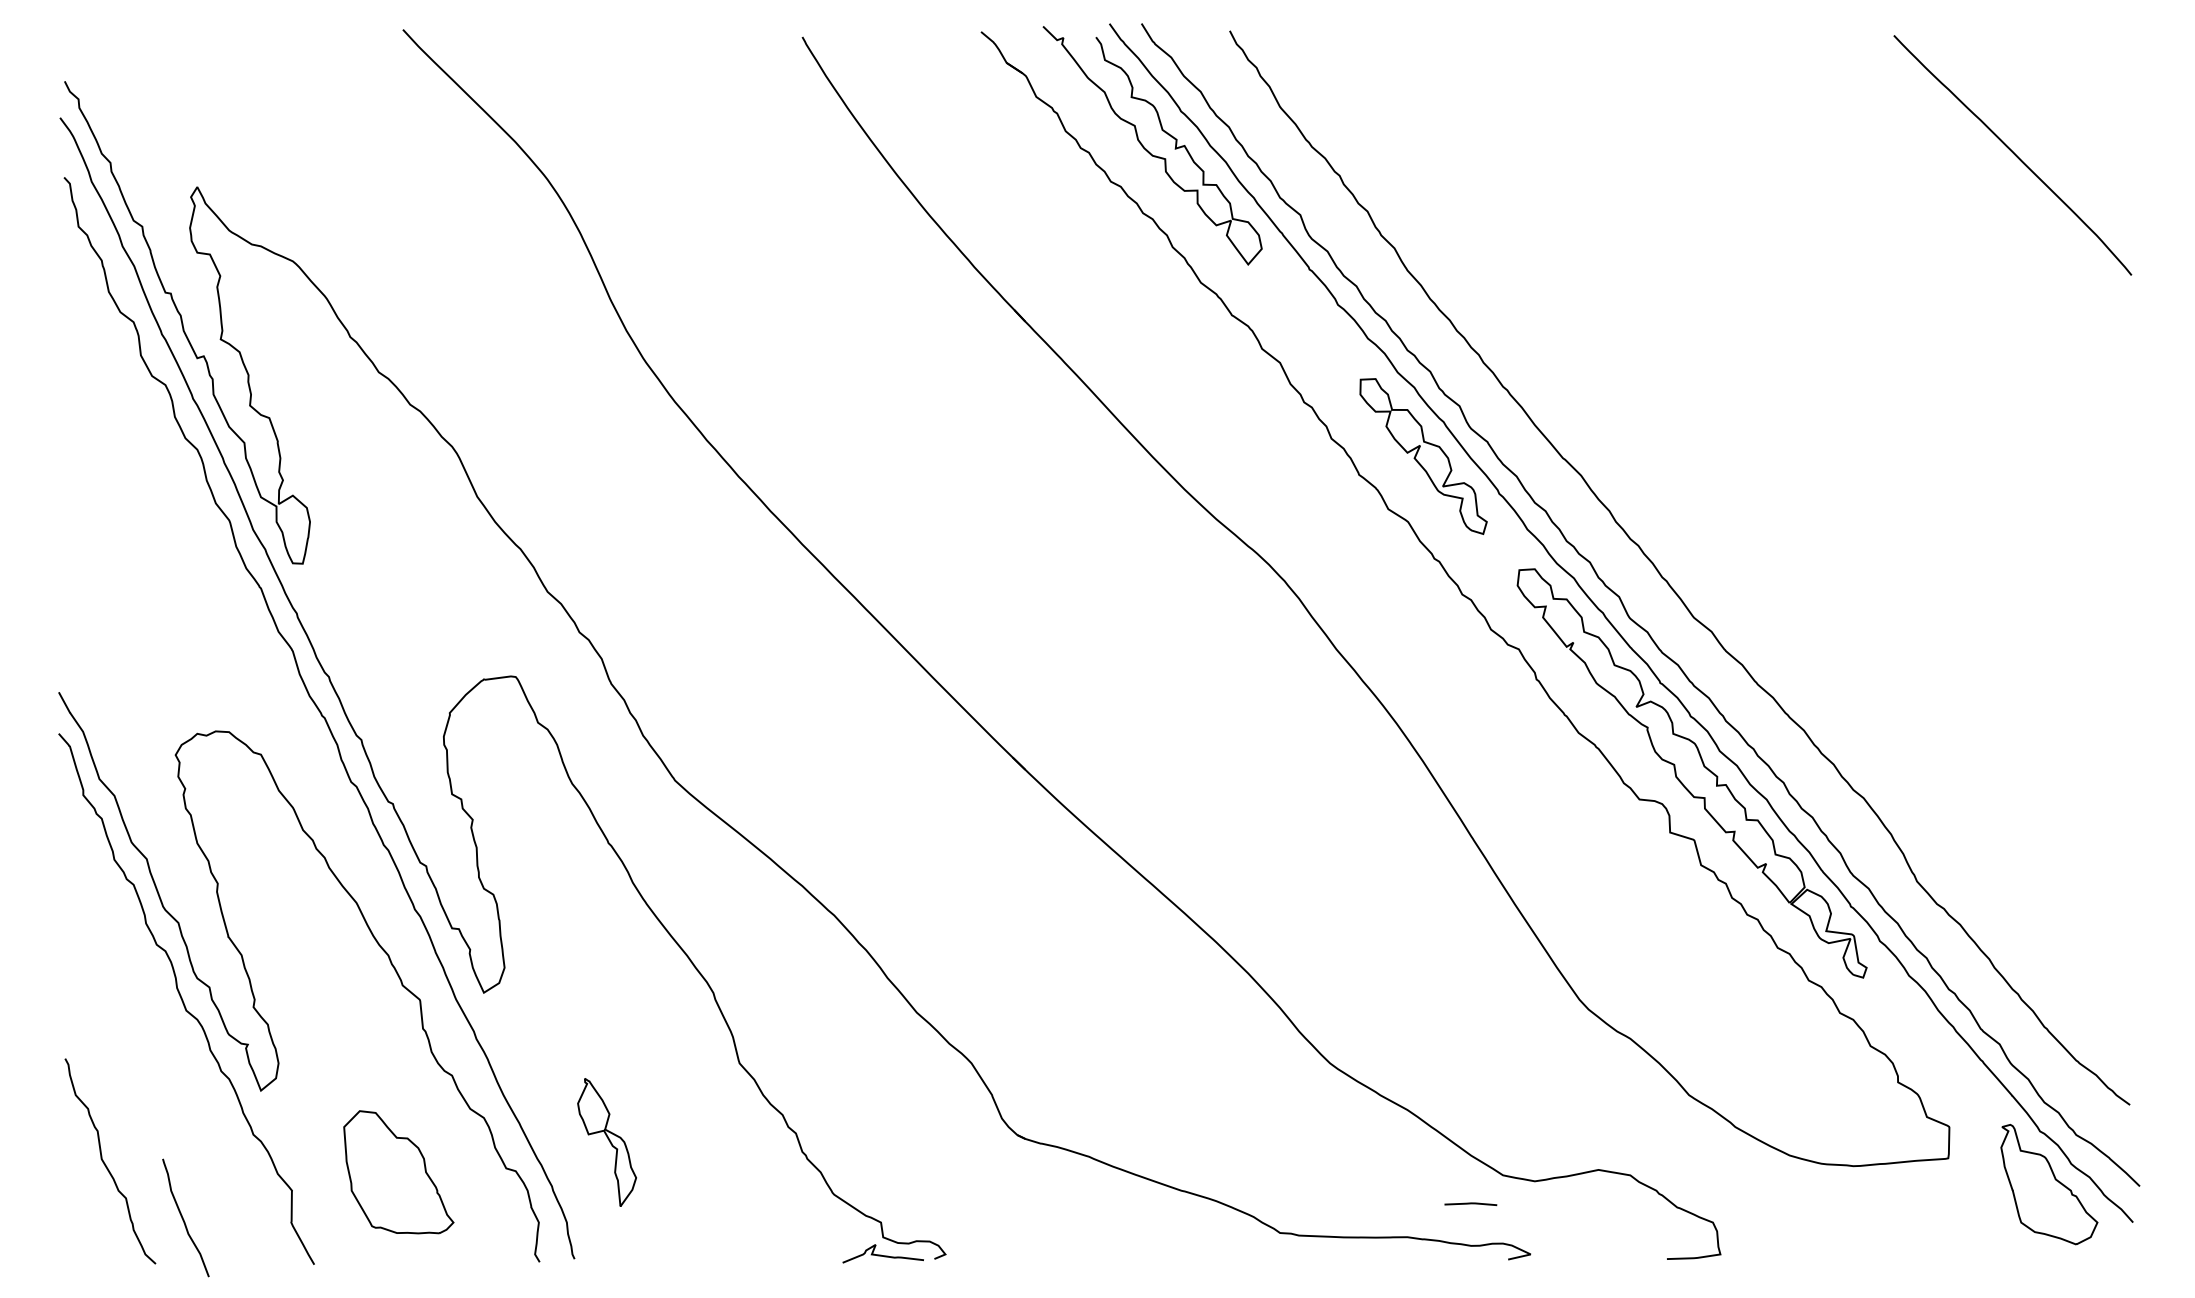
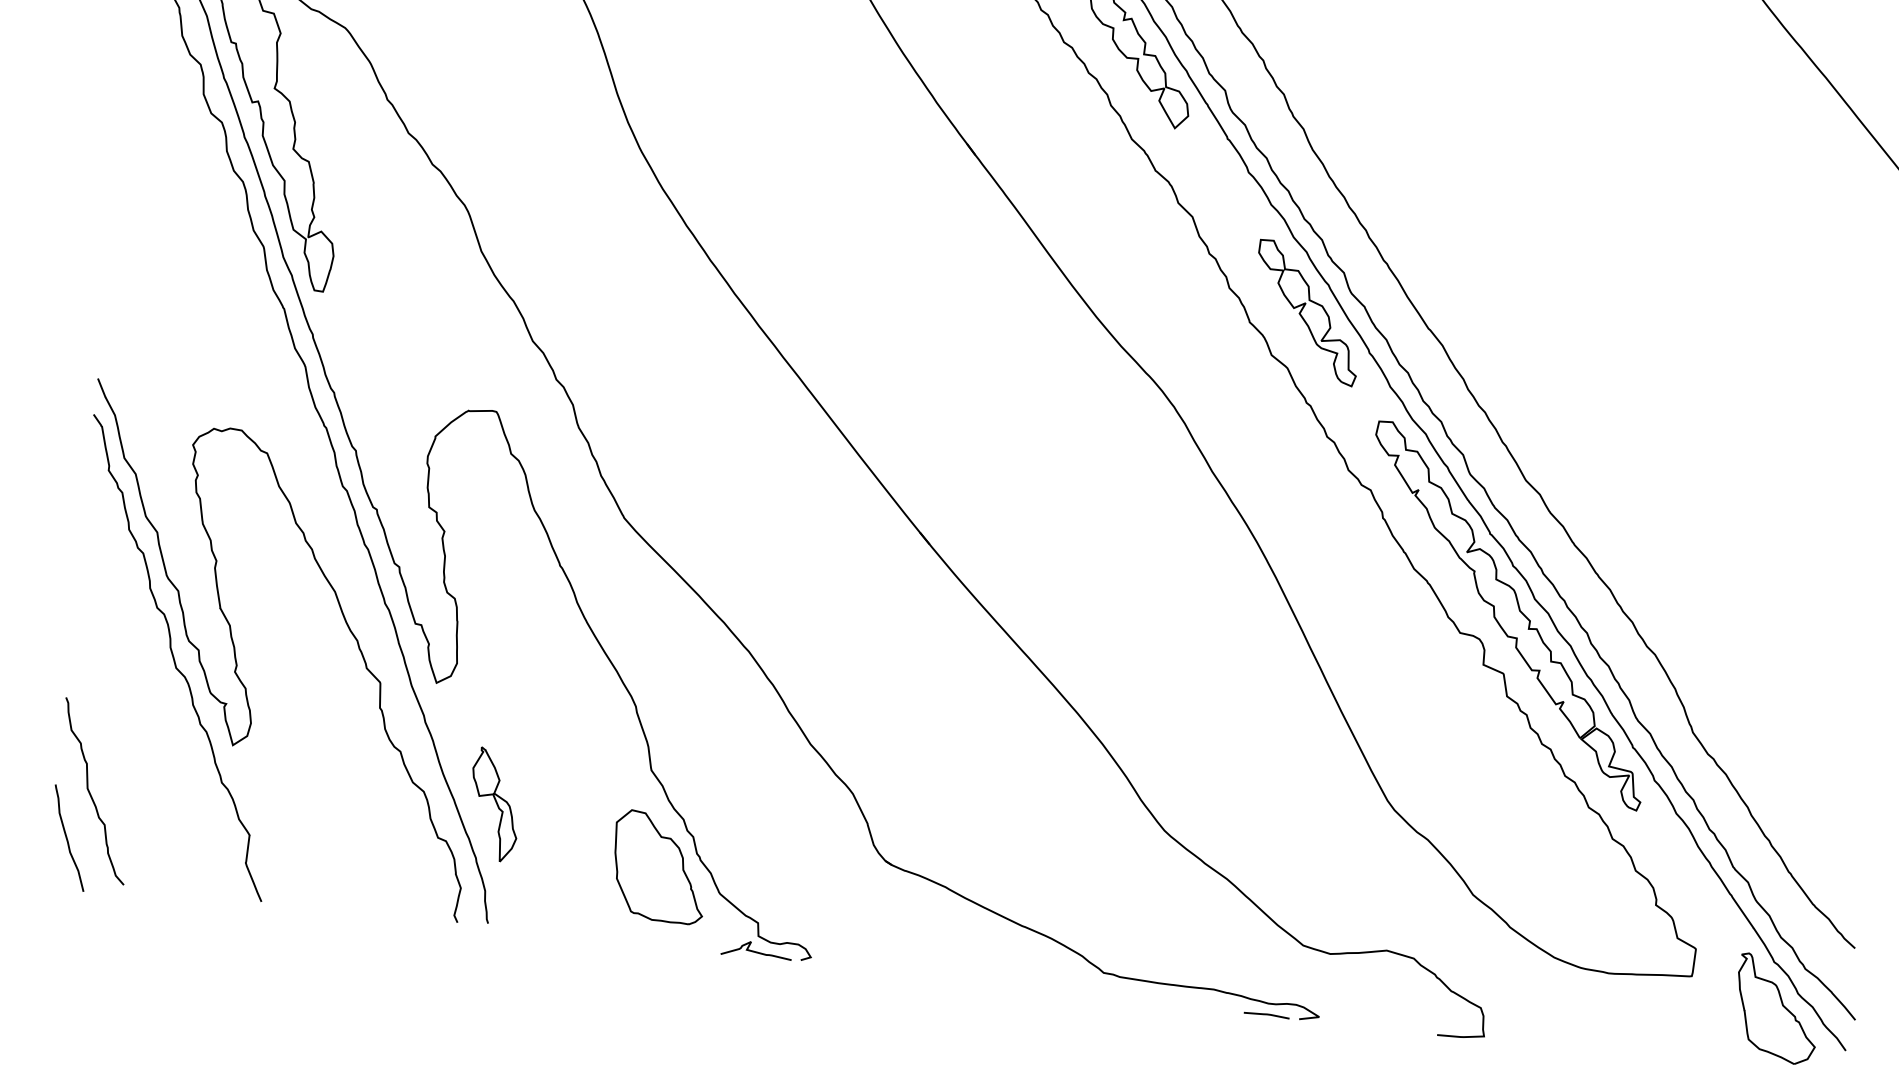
part: (606, 1142) -> (494, 804), moved
part: (398, 1172) -> (659, 867), moved
line: (1470, 1204) -> (1266, 1015), moved
curve: (183, 1217) -> (67, 837), moved

